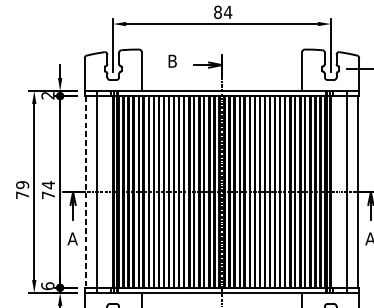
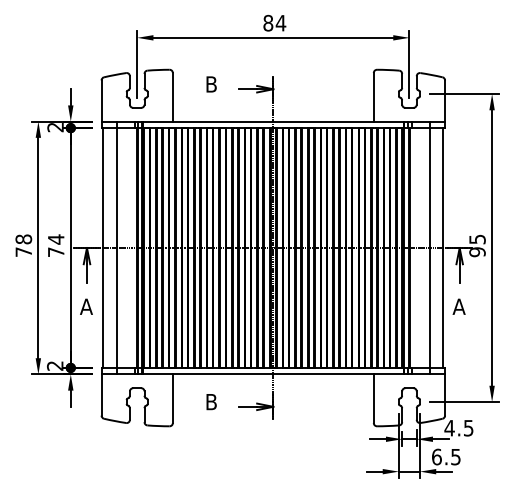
text: (22, 185) -> (23, 239), 79 -> 78
line: (86, 192) -> (103, 248), dashed -> solid
text: (47, 285) -> (55, 365), 6 -> 2

